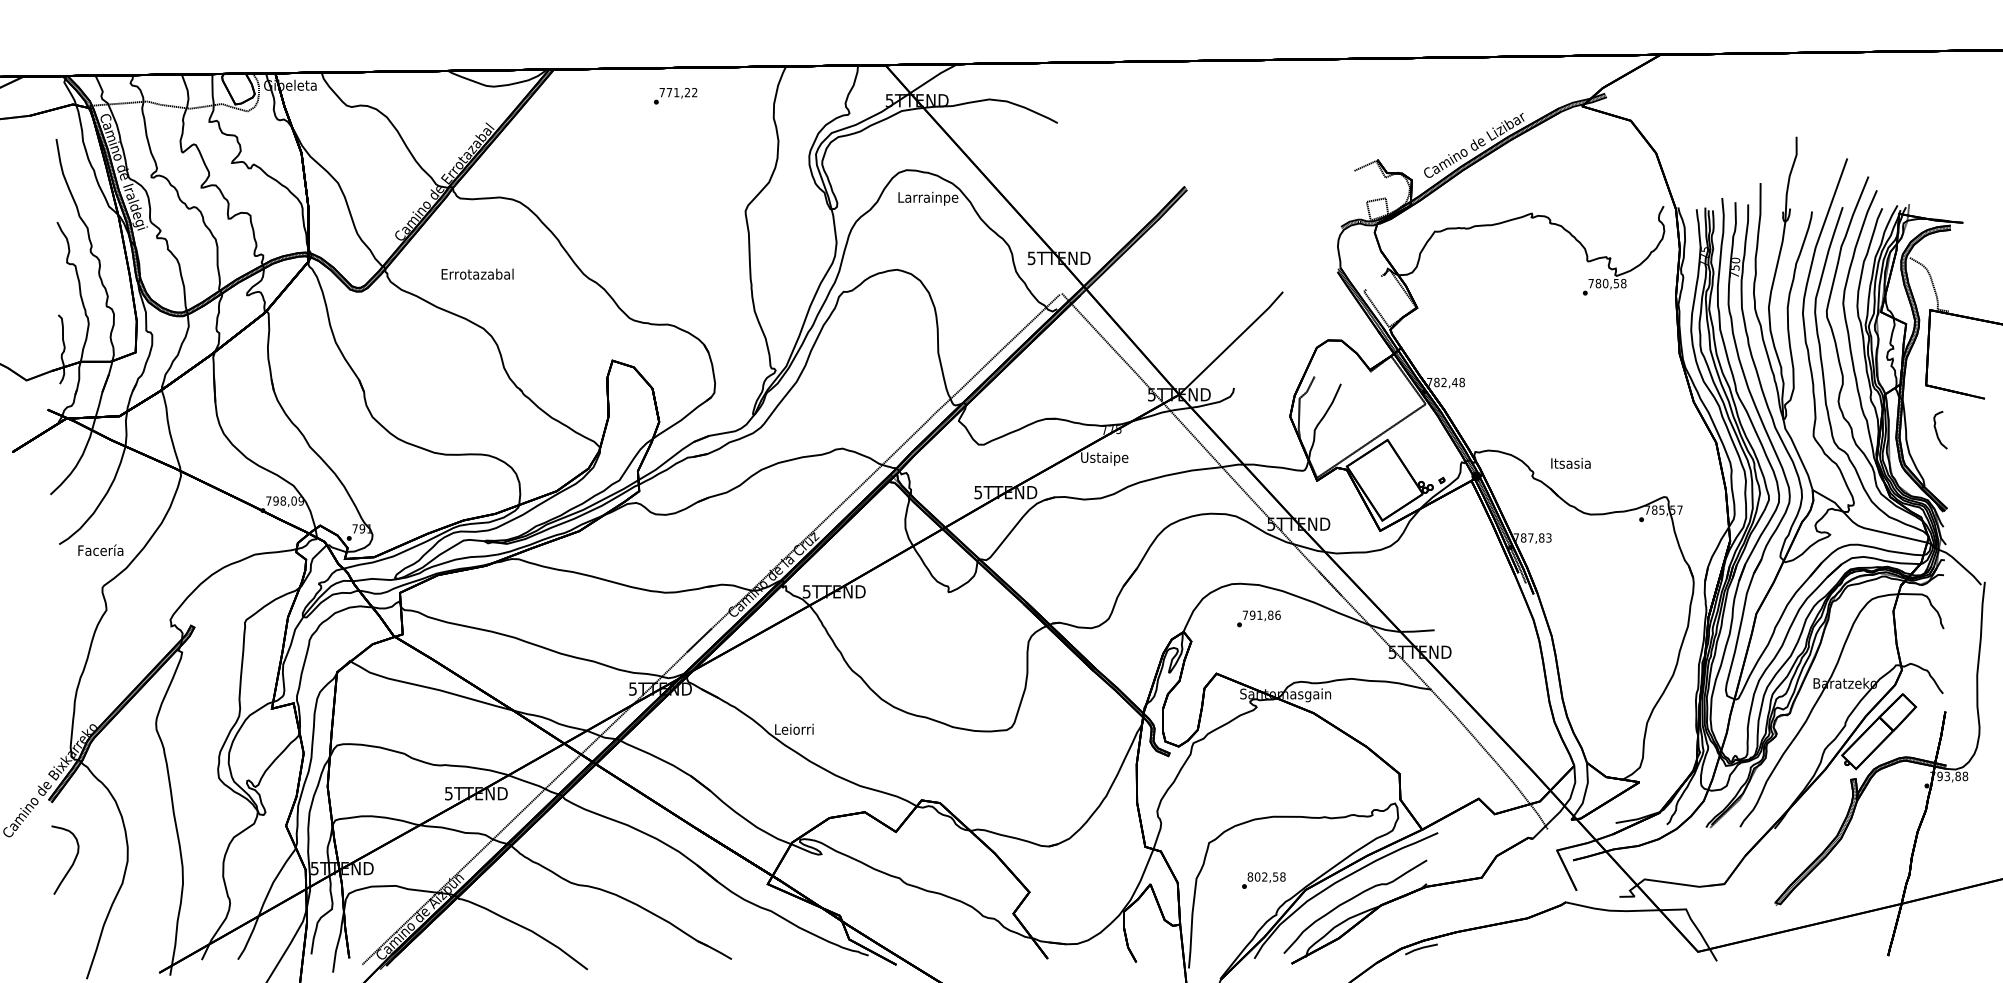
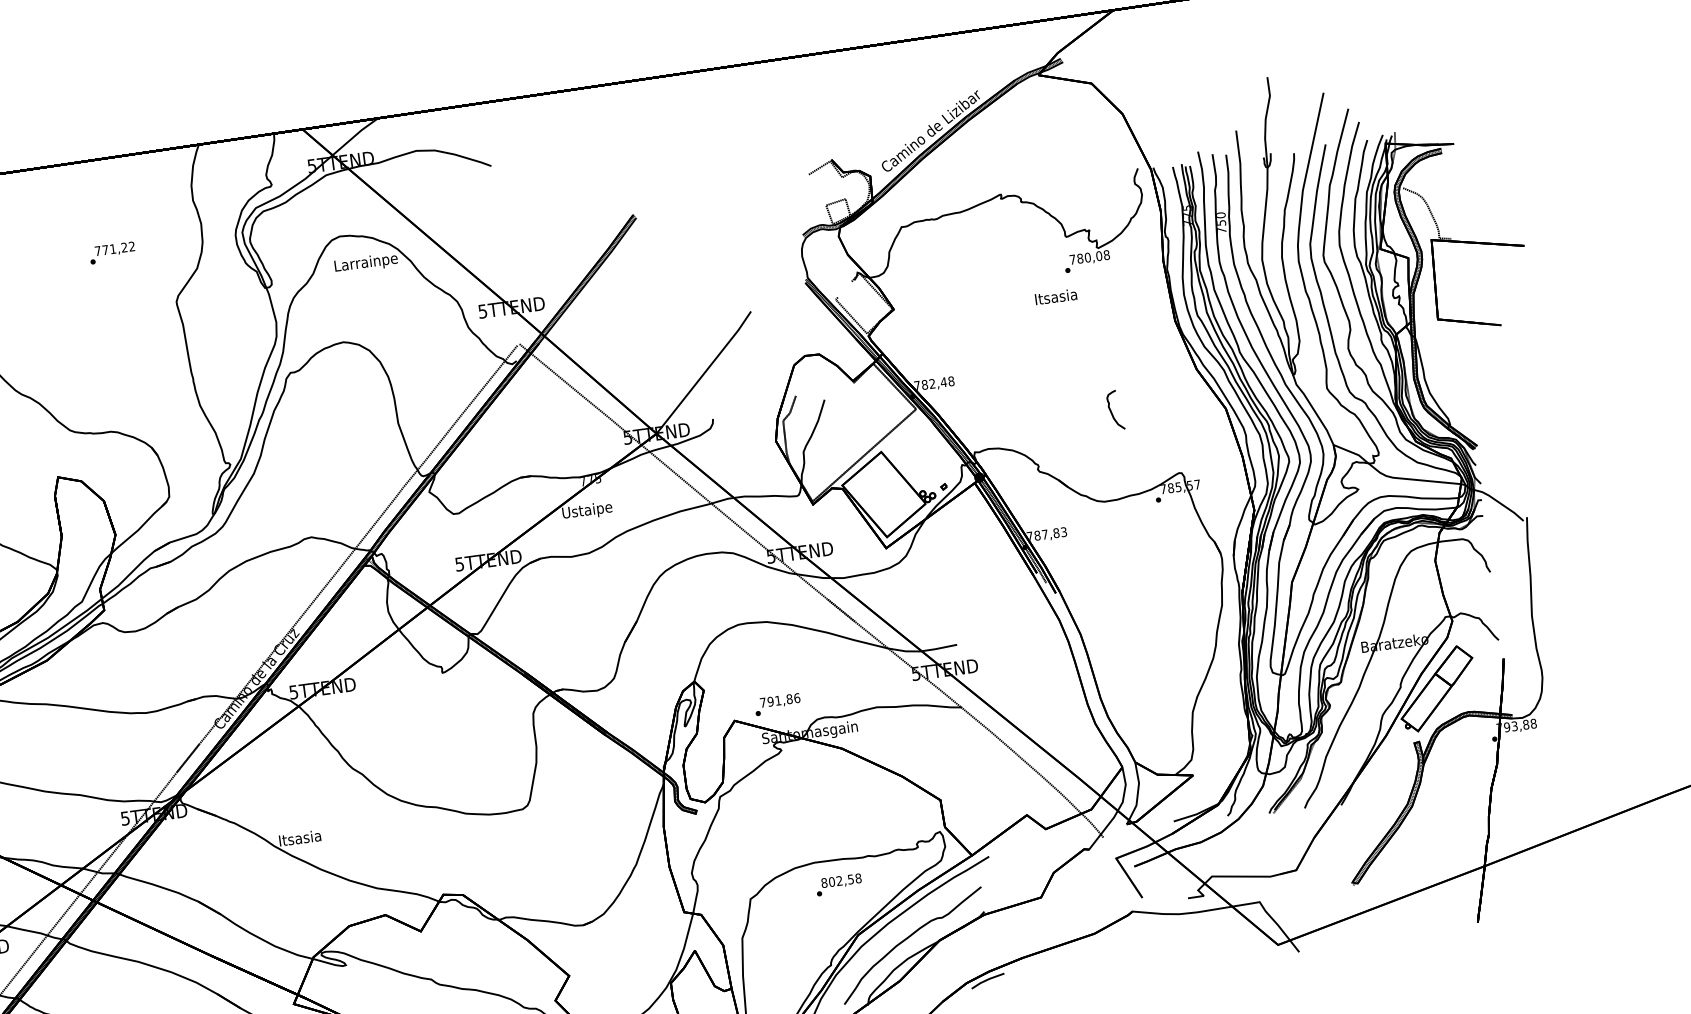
text: (675, 96) -> (112, 253), moved
text: (1616, 283) -> (1099, 256), 780,58 -> 780,08
curve: (1937, 431) -> (1112, 412), moved
text: (1570, 462) -> (1055, 295), moved
text: (1258, 618) -> (777, 704), moved
text: (794, 728) -> (300, 837), Leiorri -> Itsasia
text: (1263, 880) -> (838, 884), moved

